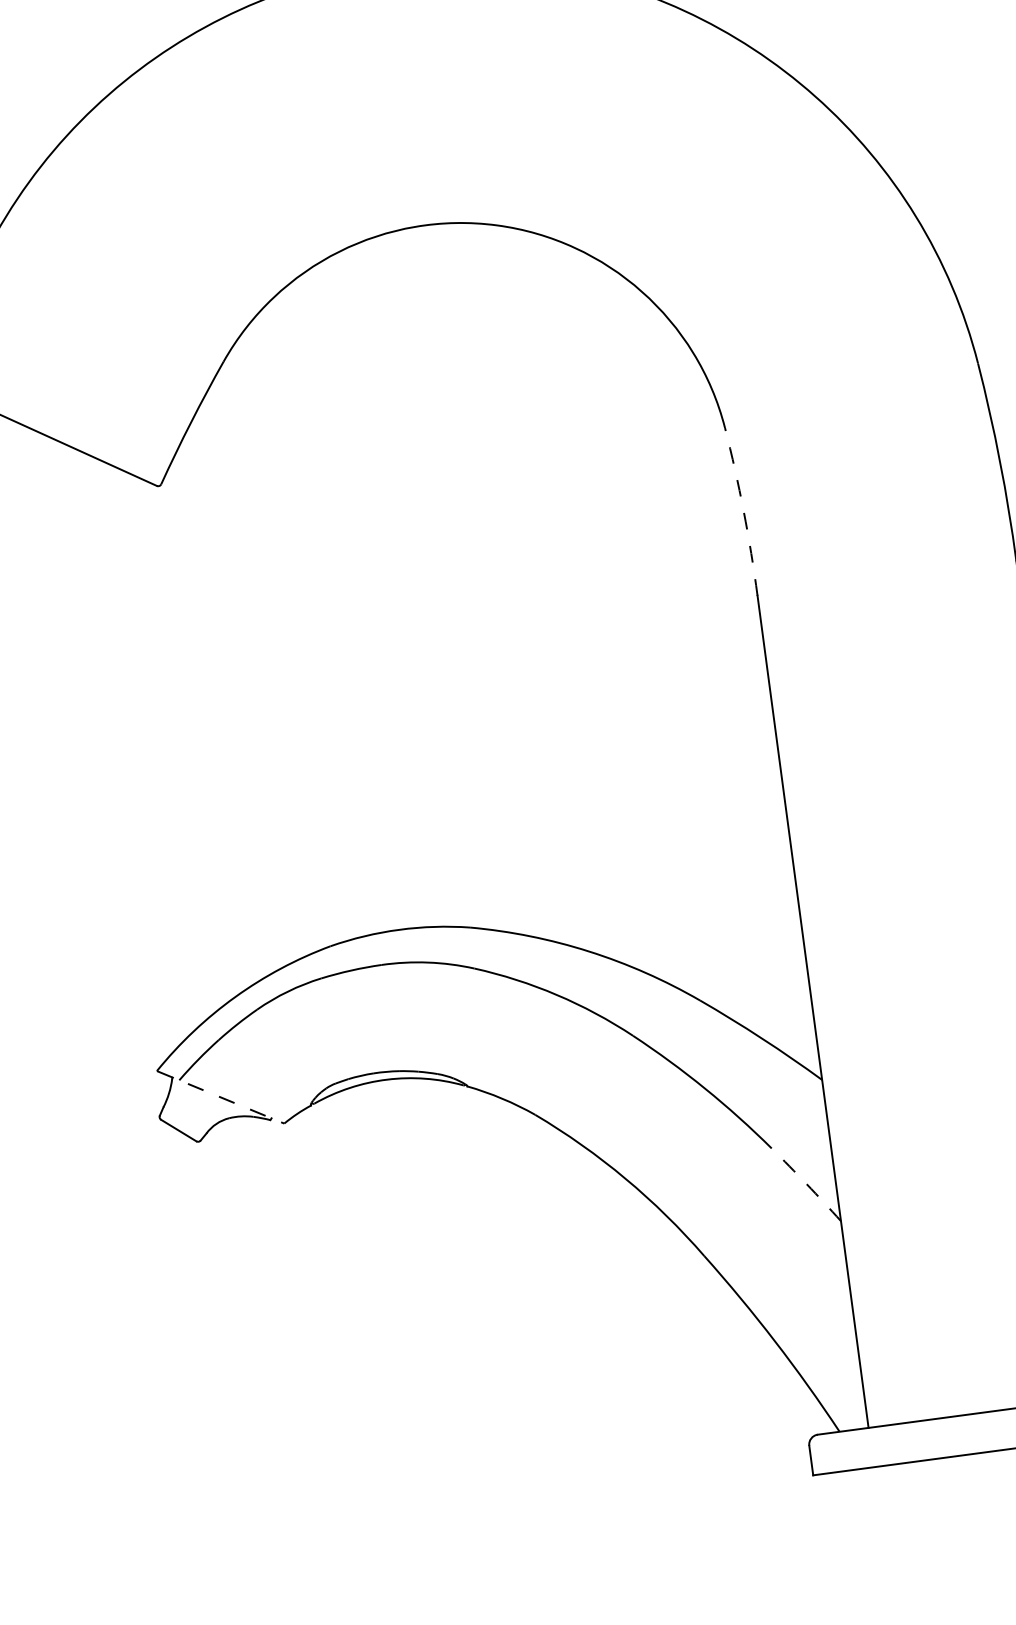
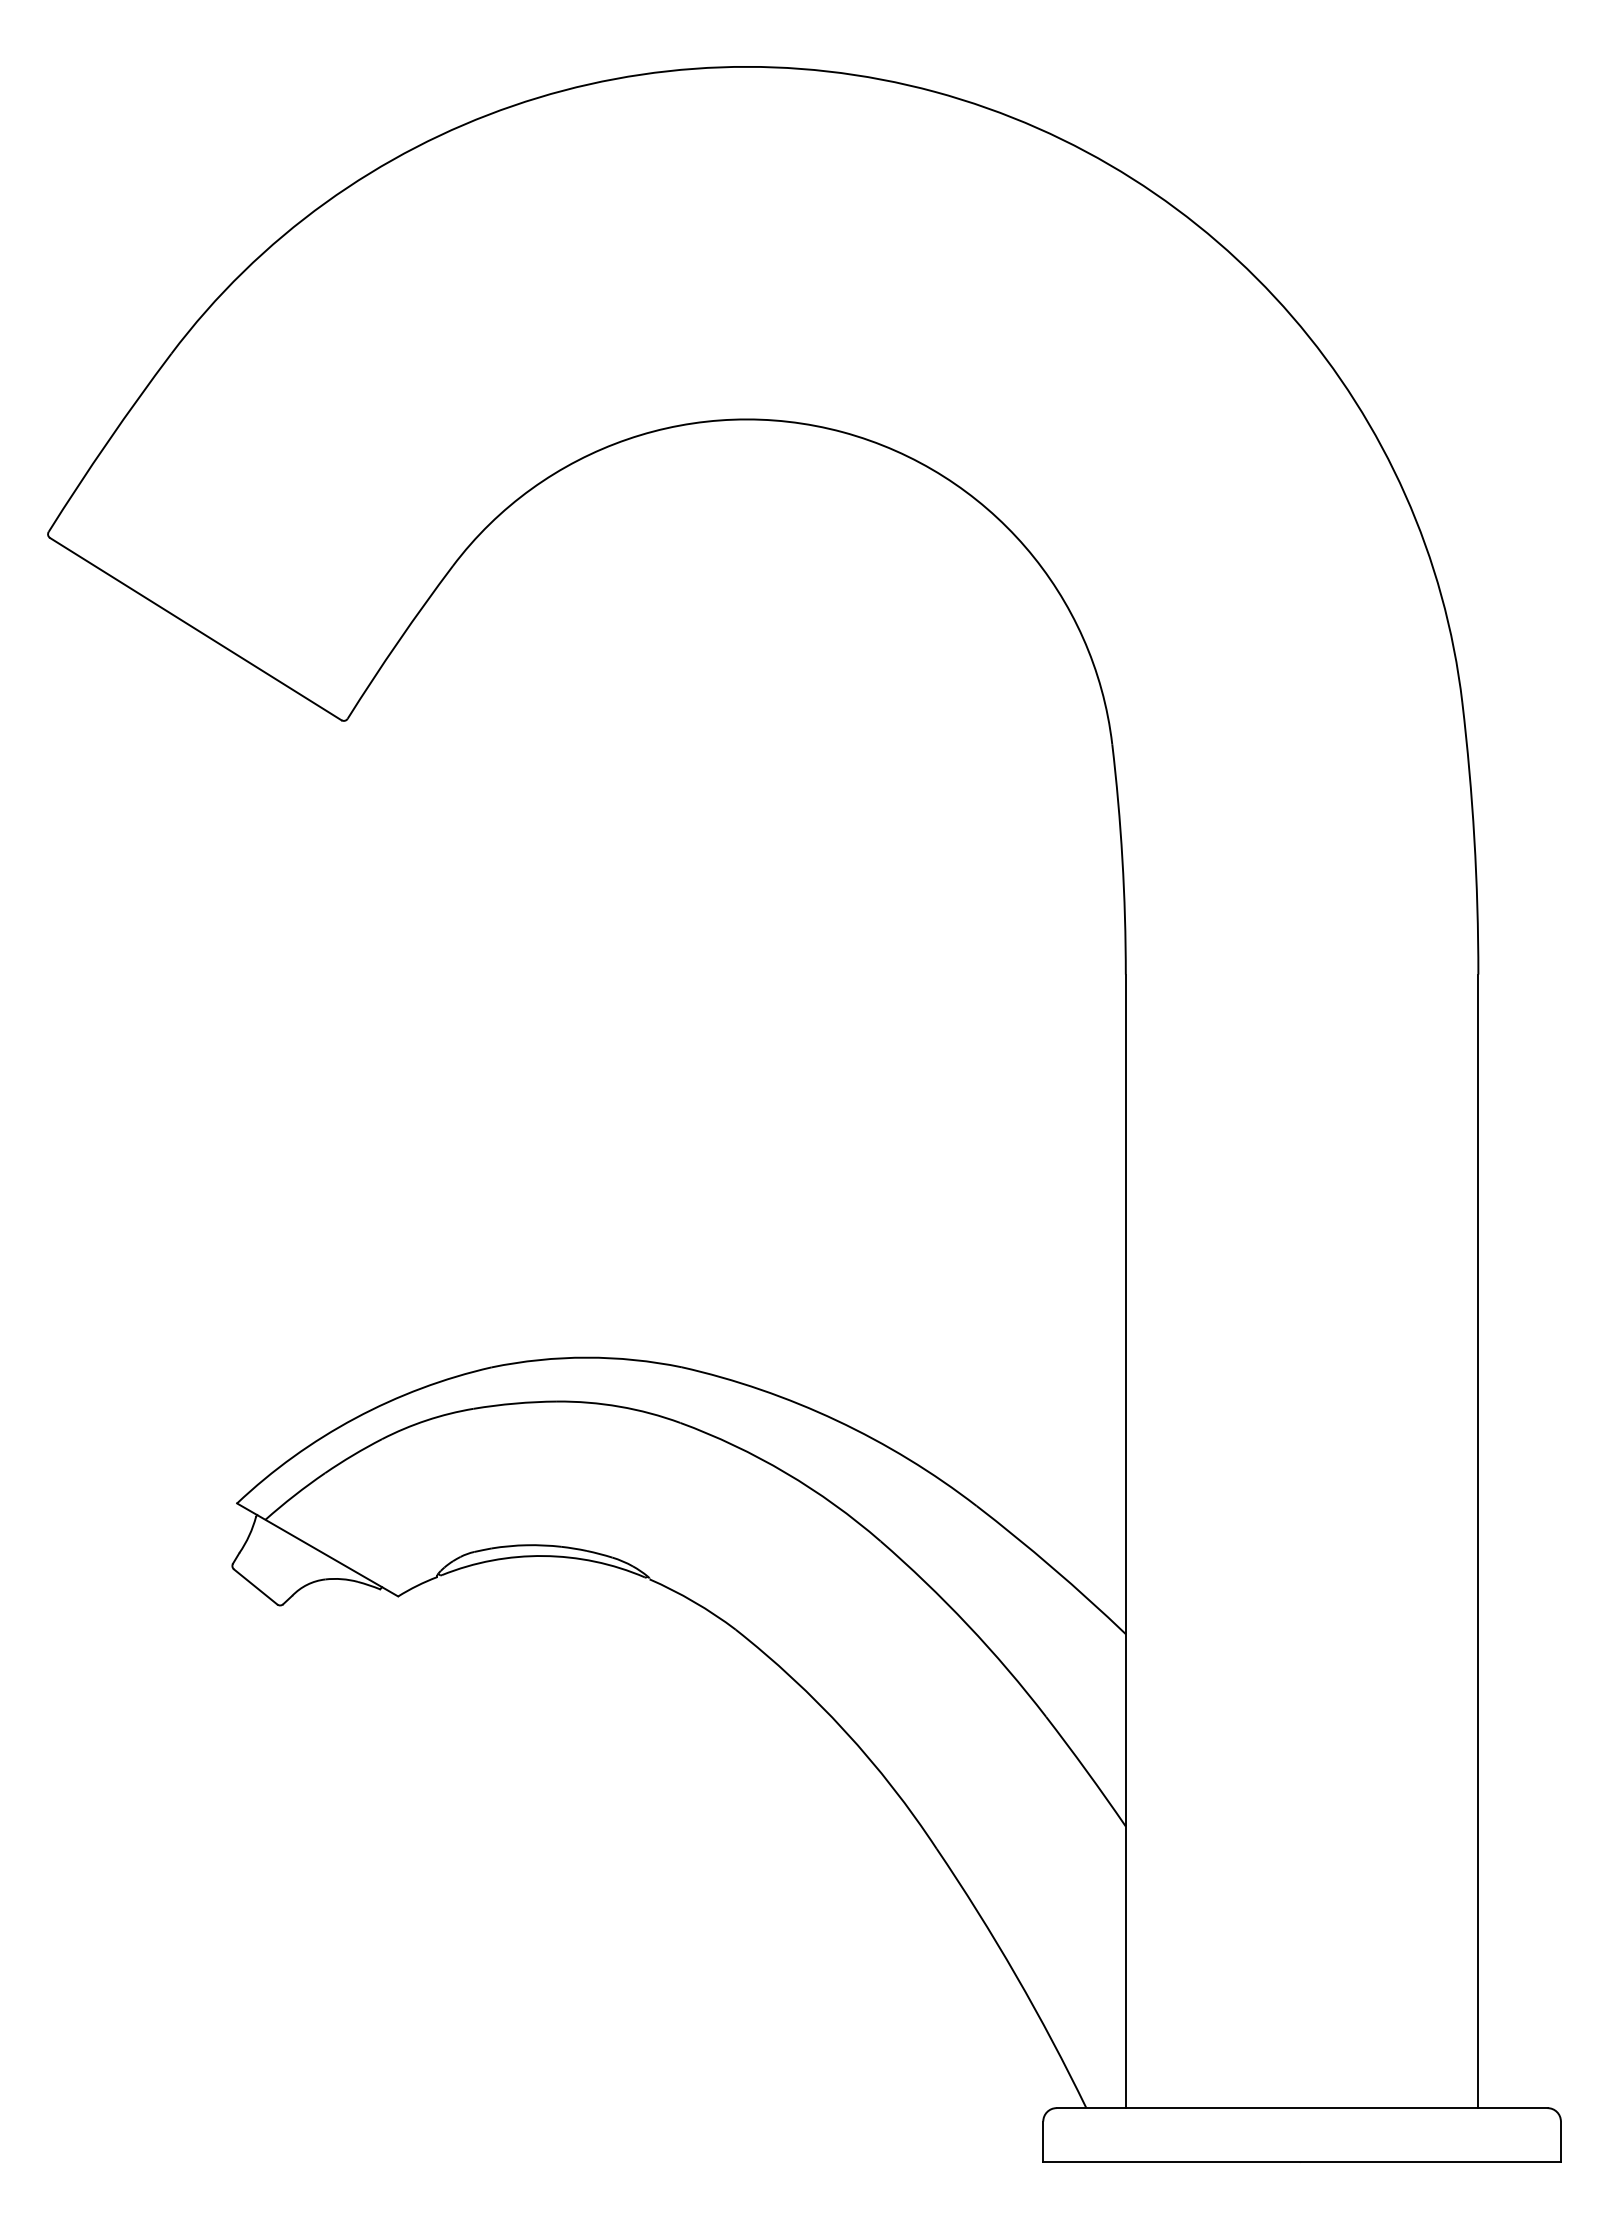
arc: (743, 511) -> (1122, 859), dashed -> solid
line: (220, 1097) -> (317, 1549), dashed -> solid
arc: (806, 1184) -> (1086, 1771), dashed -> solid

